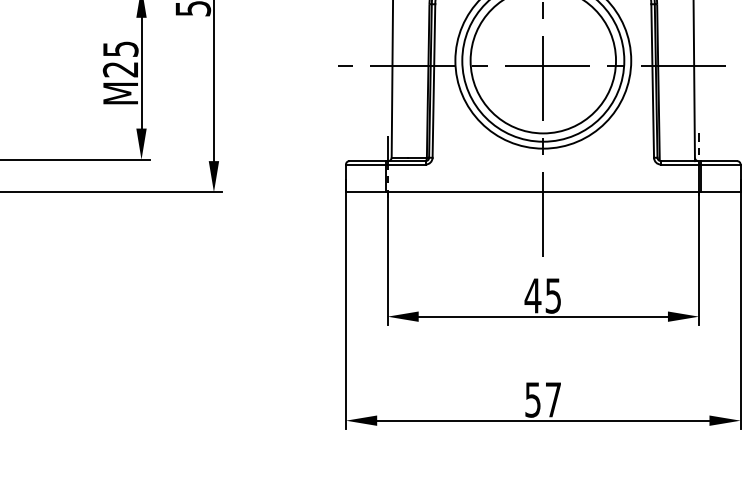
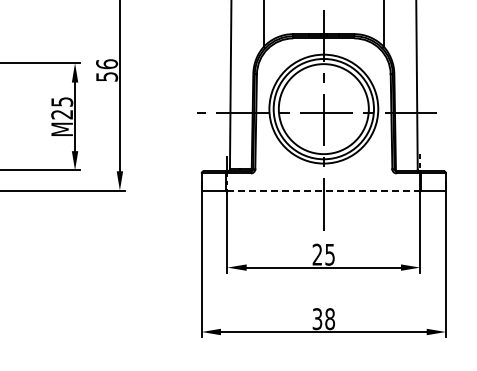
line: (542, 192) -> (323, 190), solid -> dashed
text: (533, 295) -> (317, 254), 45 -> 25
text: (542, 400) -> (323, 319), 57 -> 38

